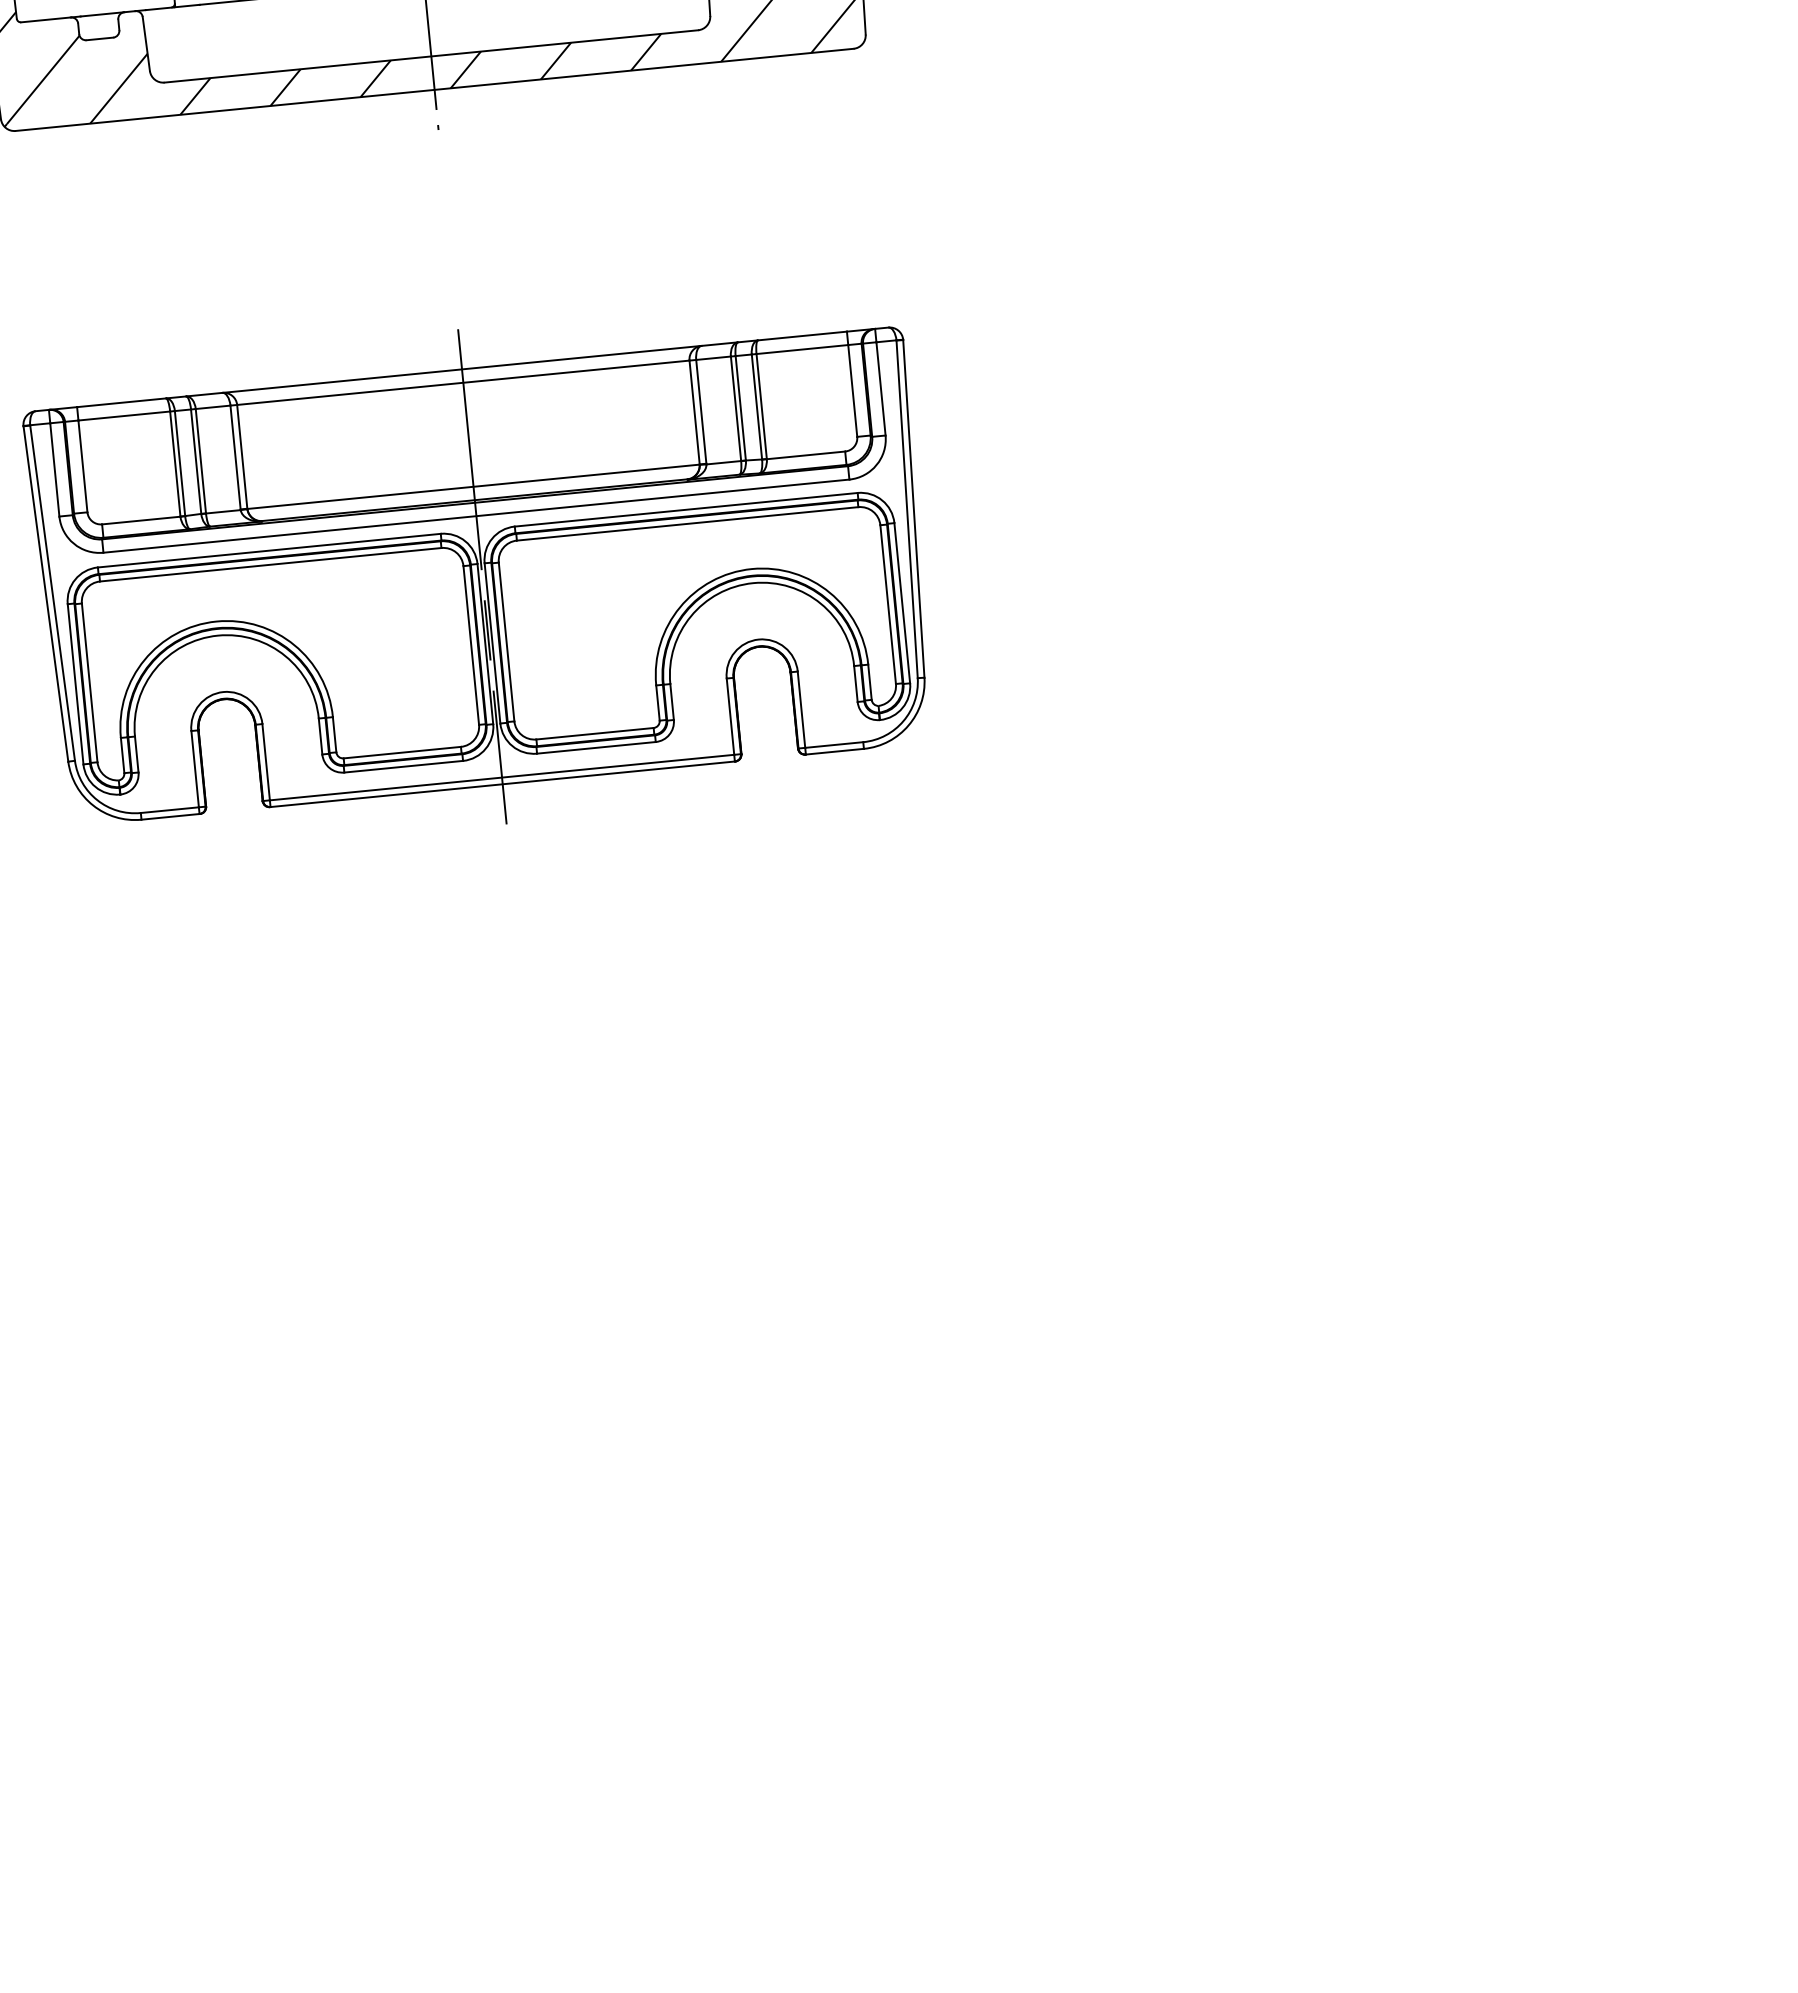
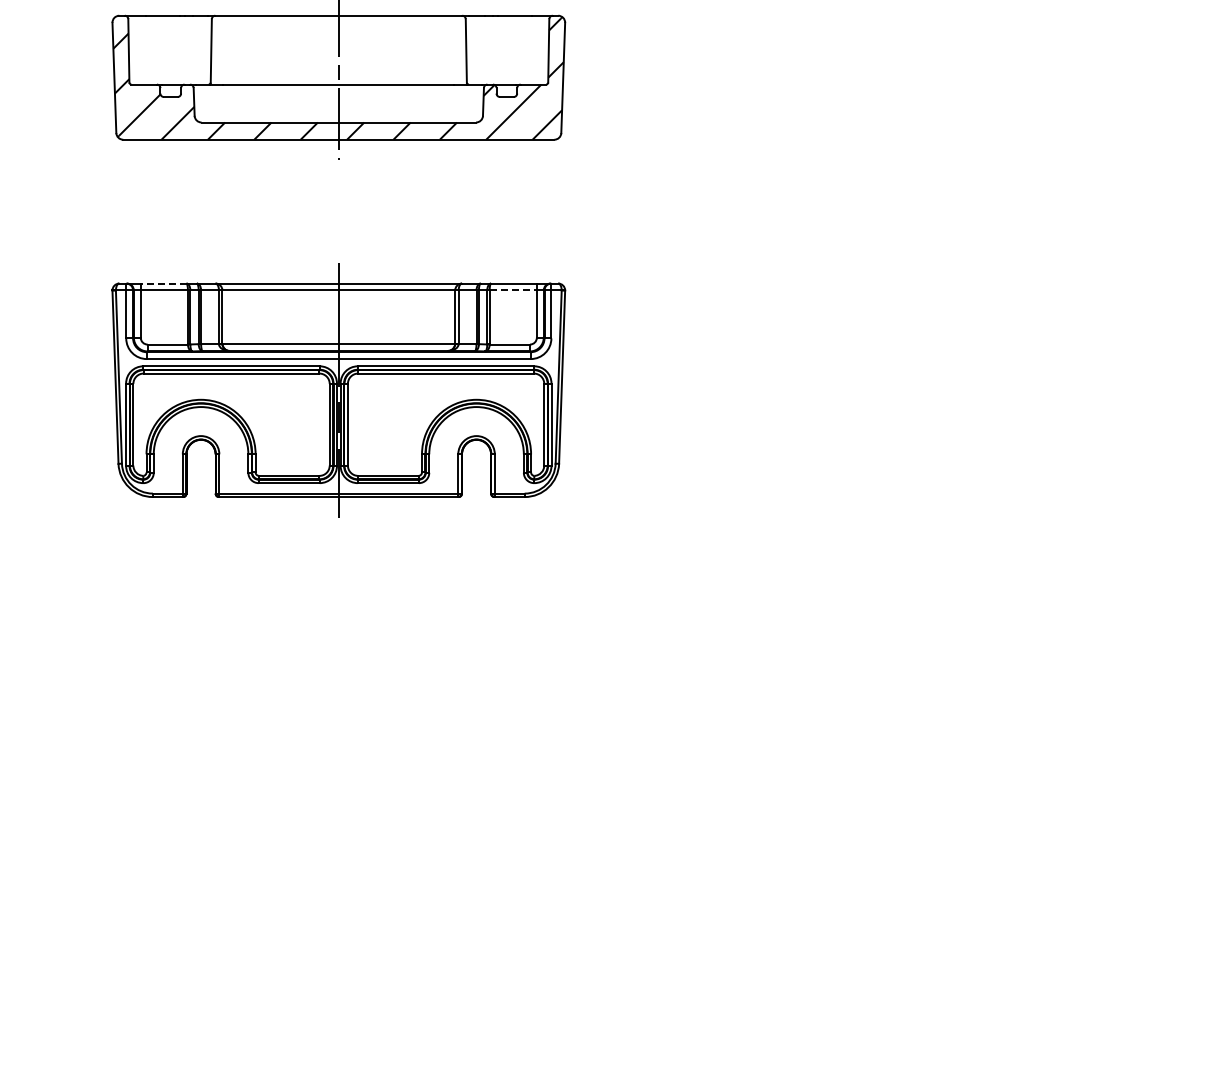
line: (802, 349) -> (513, 290), solid -> dashed
line: (121, 402) -> (163, 283), solid -> dashed

